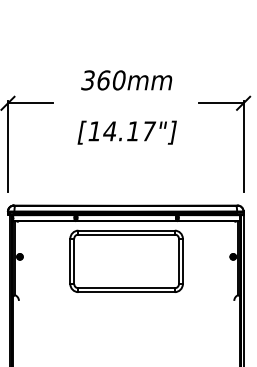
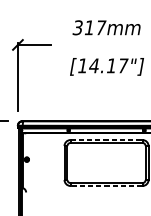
text: (111, 80) -> (95, 27), 360mm -> 317mm
line: (127, 230) -> (107, 139), solid -> dashed
line: (126, 292) -> (106, 186), solid -> dashed

